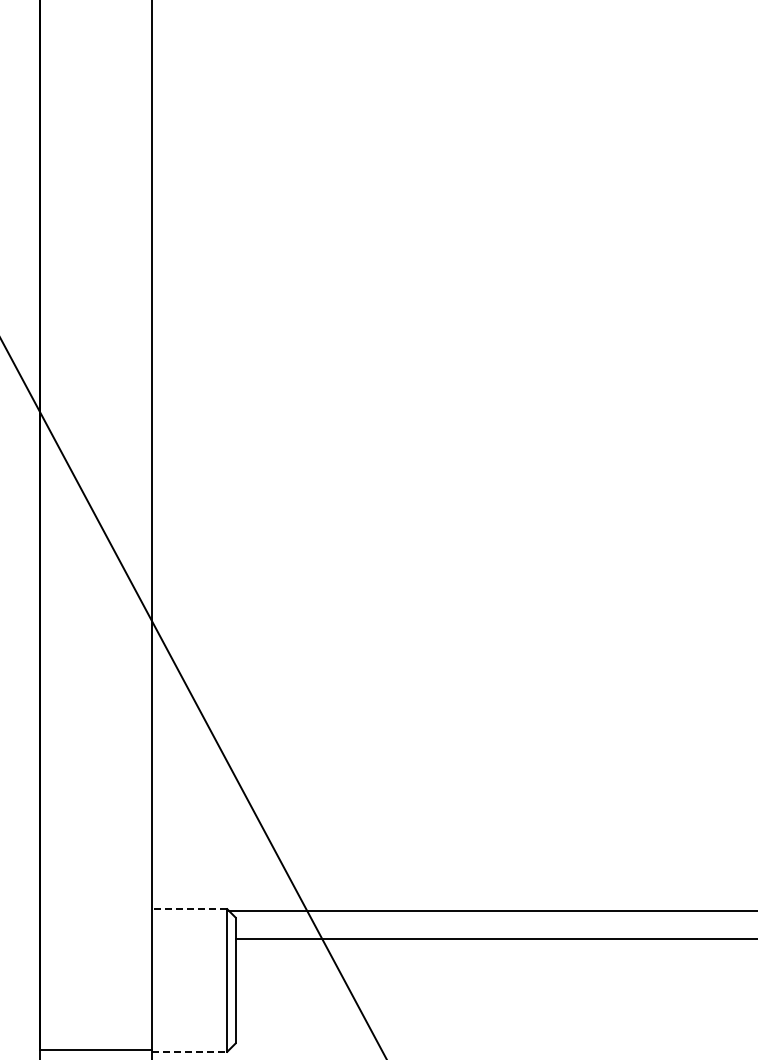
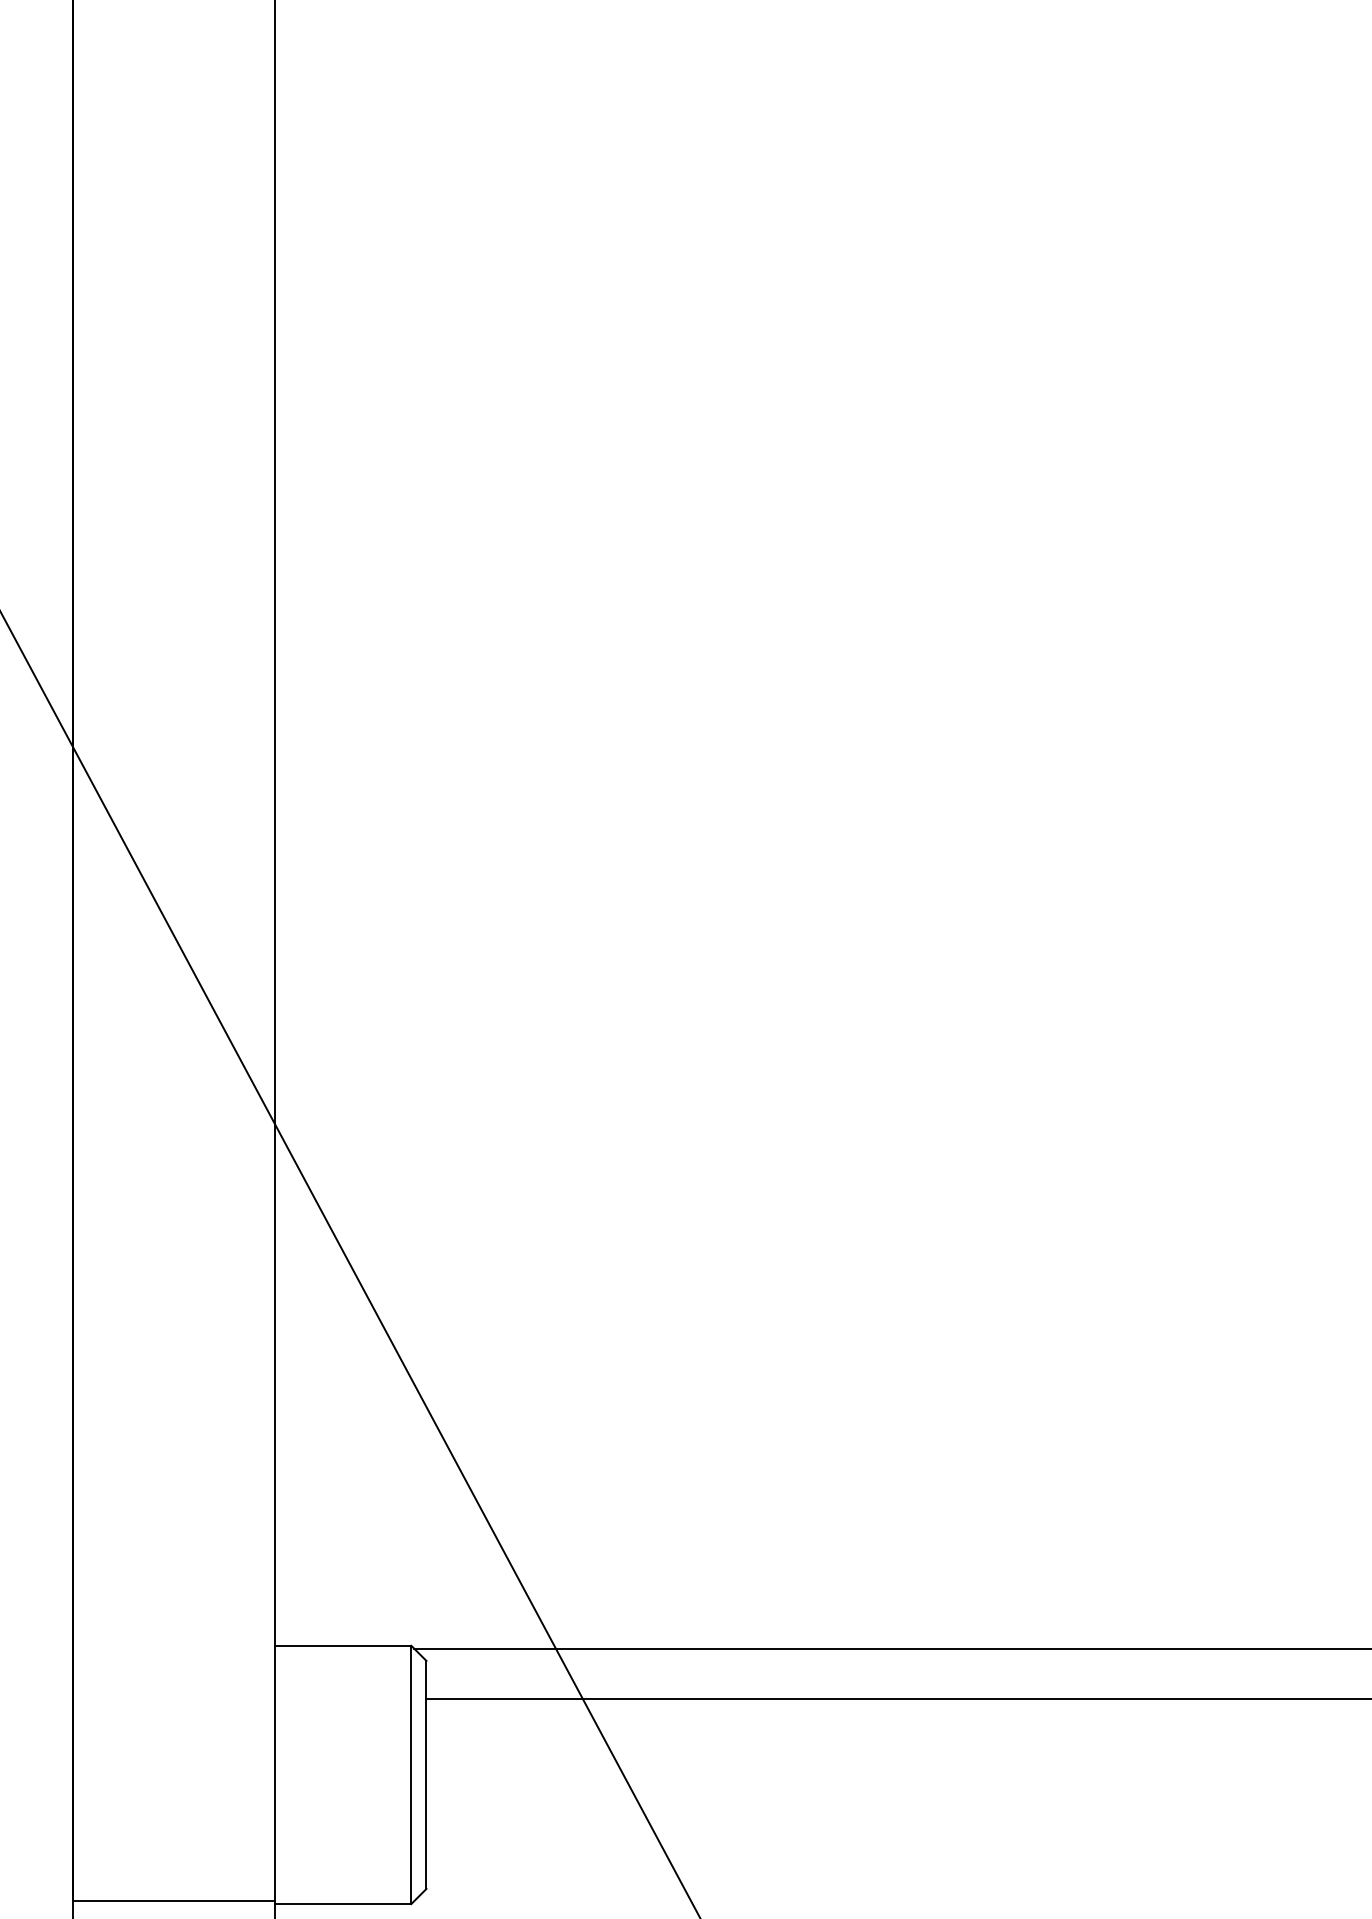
line: (189, 909) -> (343, 1646), dashed -> solid
line: (189, 1051) -> (343, 1903), dashed -> solid

